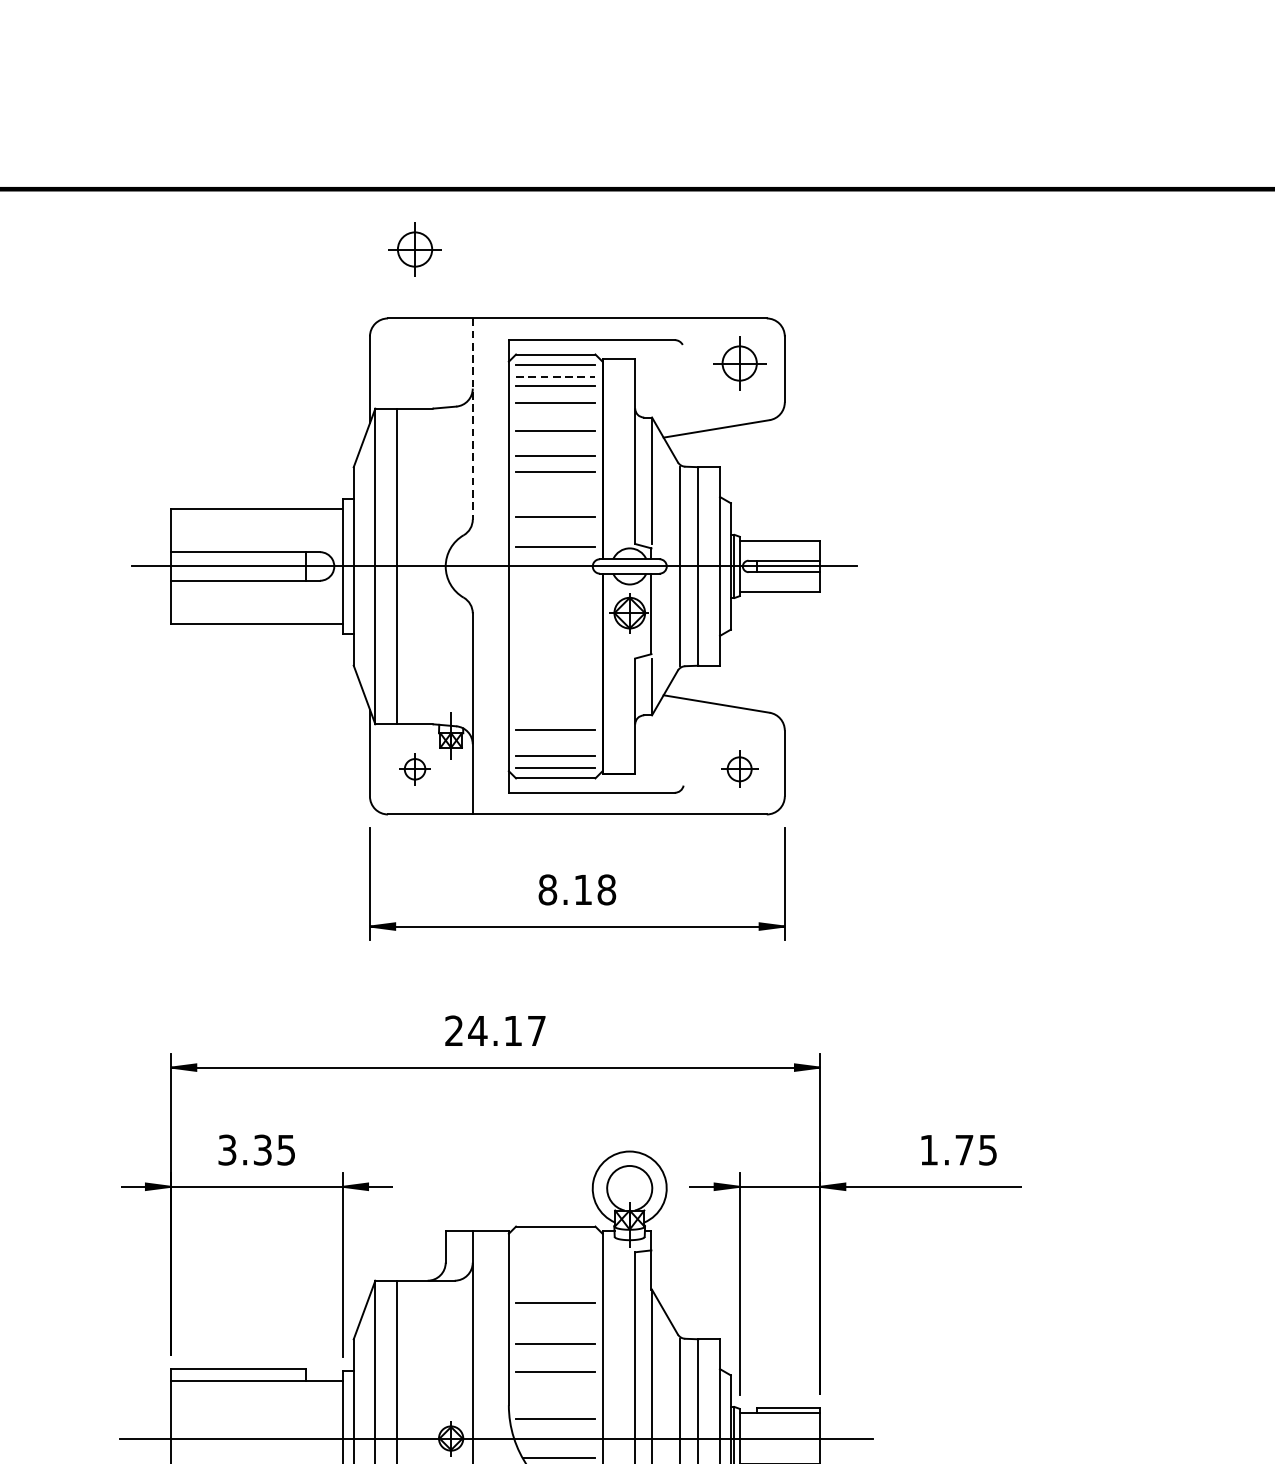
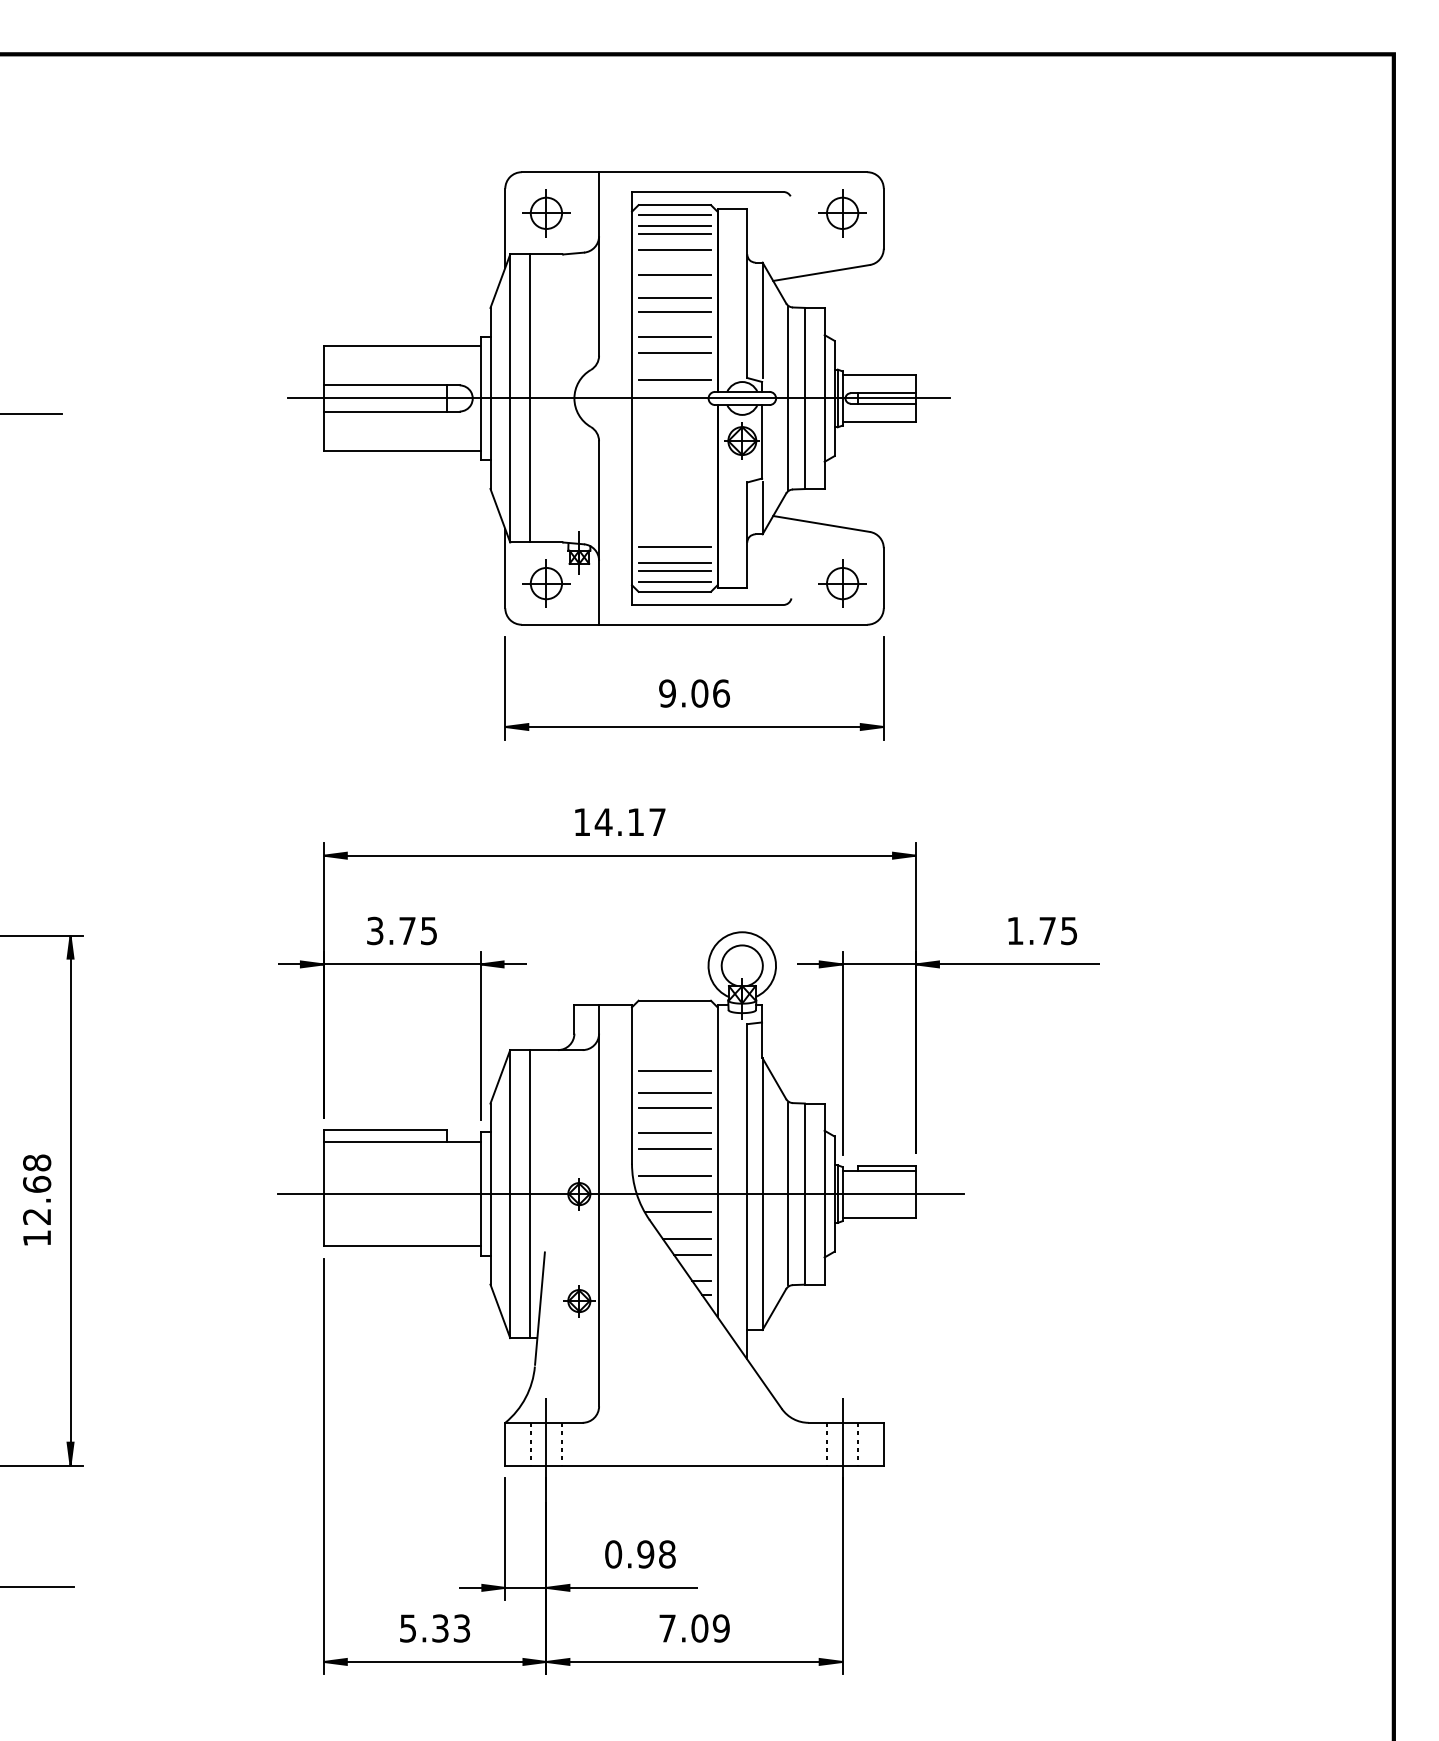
part: (415, 249) -> (546, 213), moved
line: (556, 376) -> (675, 225), dashed -> solid
line: (473, 418) -> (599, 263), dashed -> solid
line: (555, 499) -> (674, 337), added
line: (555, 747) -> (674, 563), added
part: (415, 769) -> (546, 583), size x1.67
part: (739, 769) -> (842, 583), size x1.43
text: (577, 889) -> (694, 693), 8.18 -> 9.06
text: (453, 1030) -> (581, 821), 24.17 -> 14.17
text: (262, 1149) -> (407, 930), 3.35 -> 3.75
line: (555, 1328) -> (674, 1093), added
line: (555, 1388) -> (674, 1148), added

